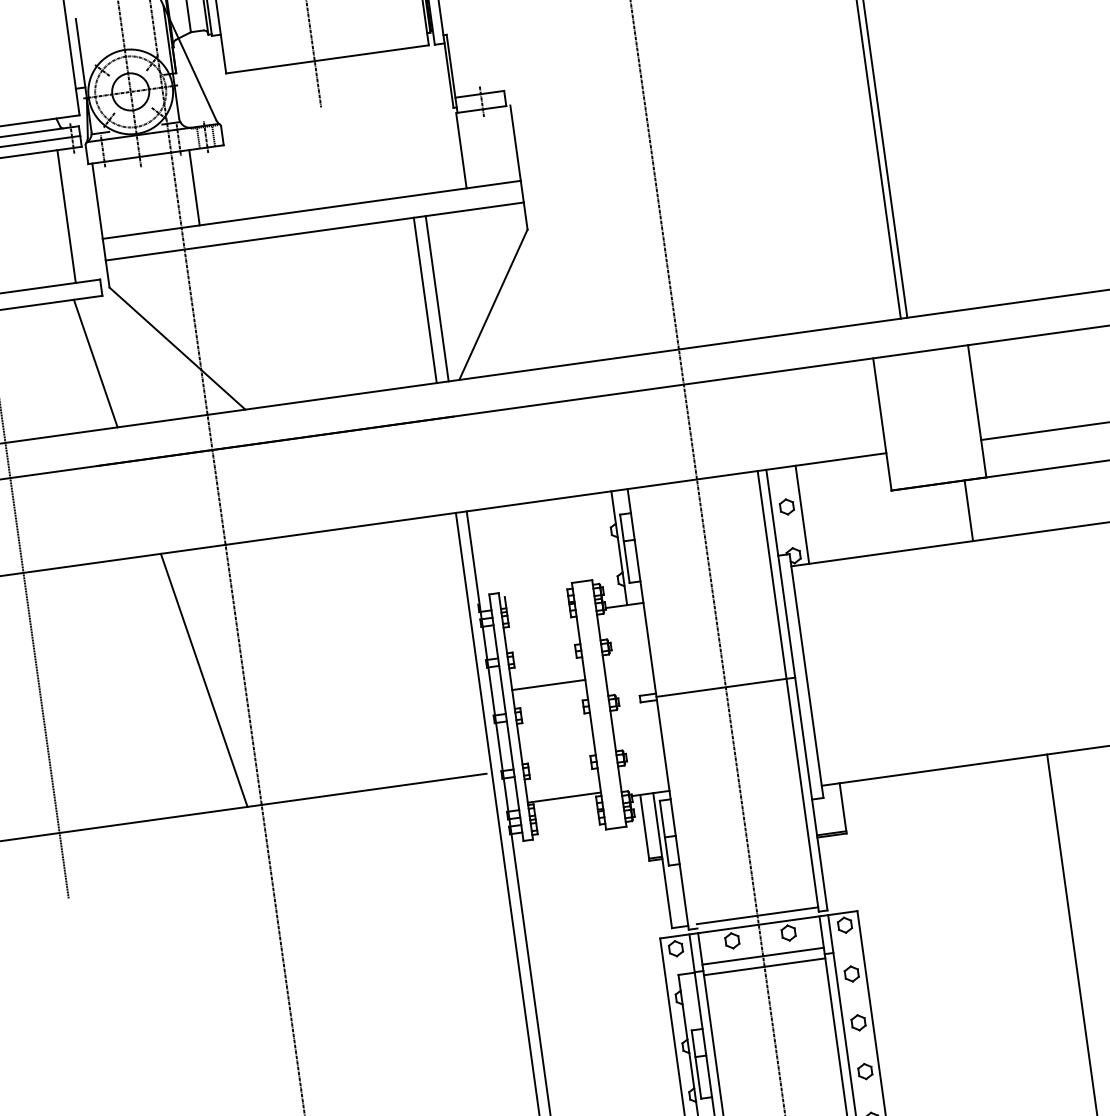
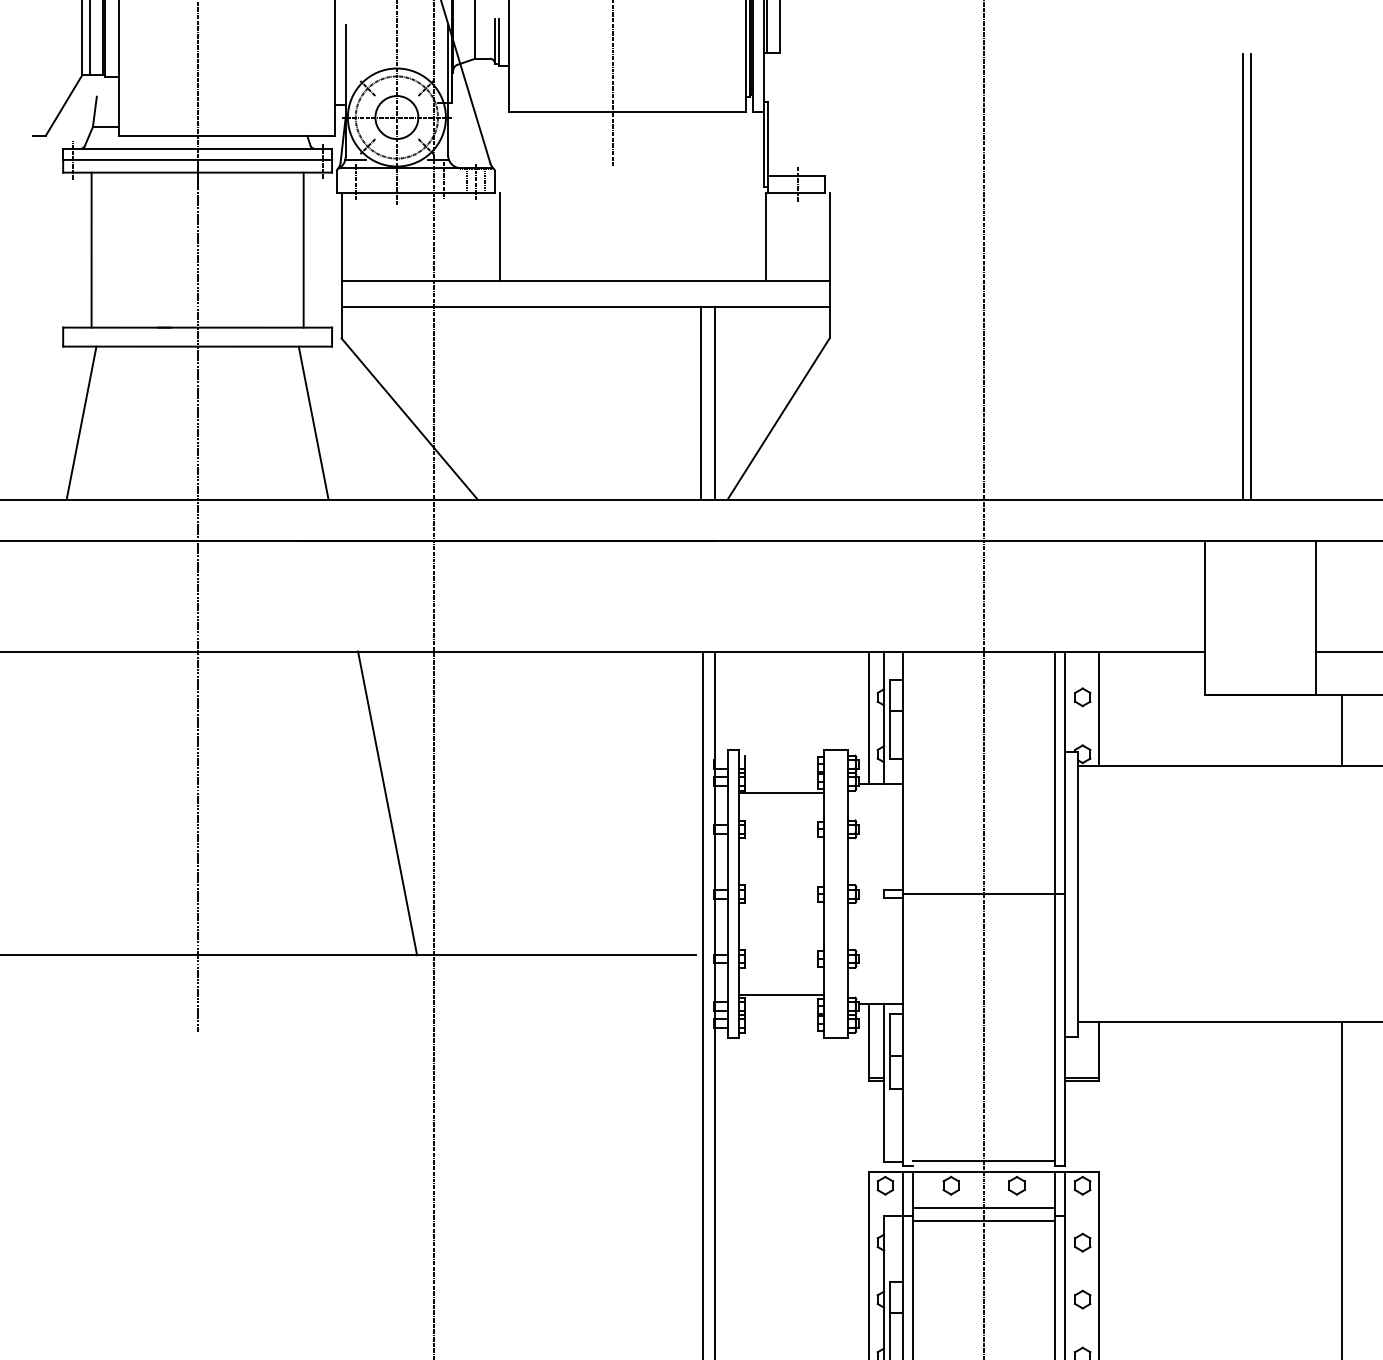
line: (194, 187) -> (499, 237), moved
line: (968, 510) -> (1341, 730), moved
line: (605, 549) -> (868, 717), added
line: (548, 685) -> (781, 793), moved

